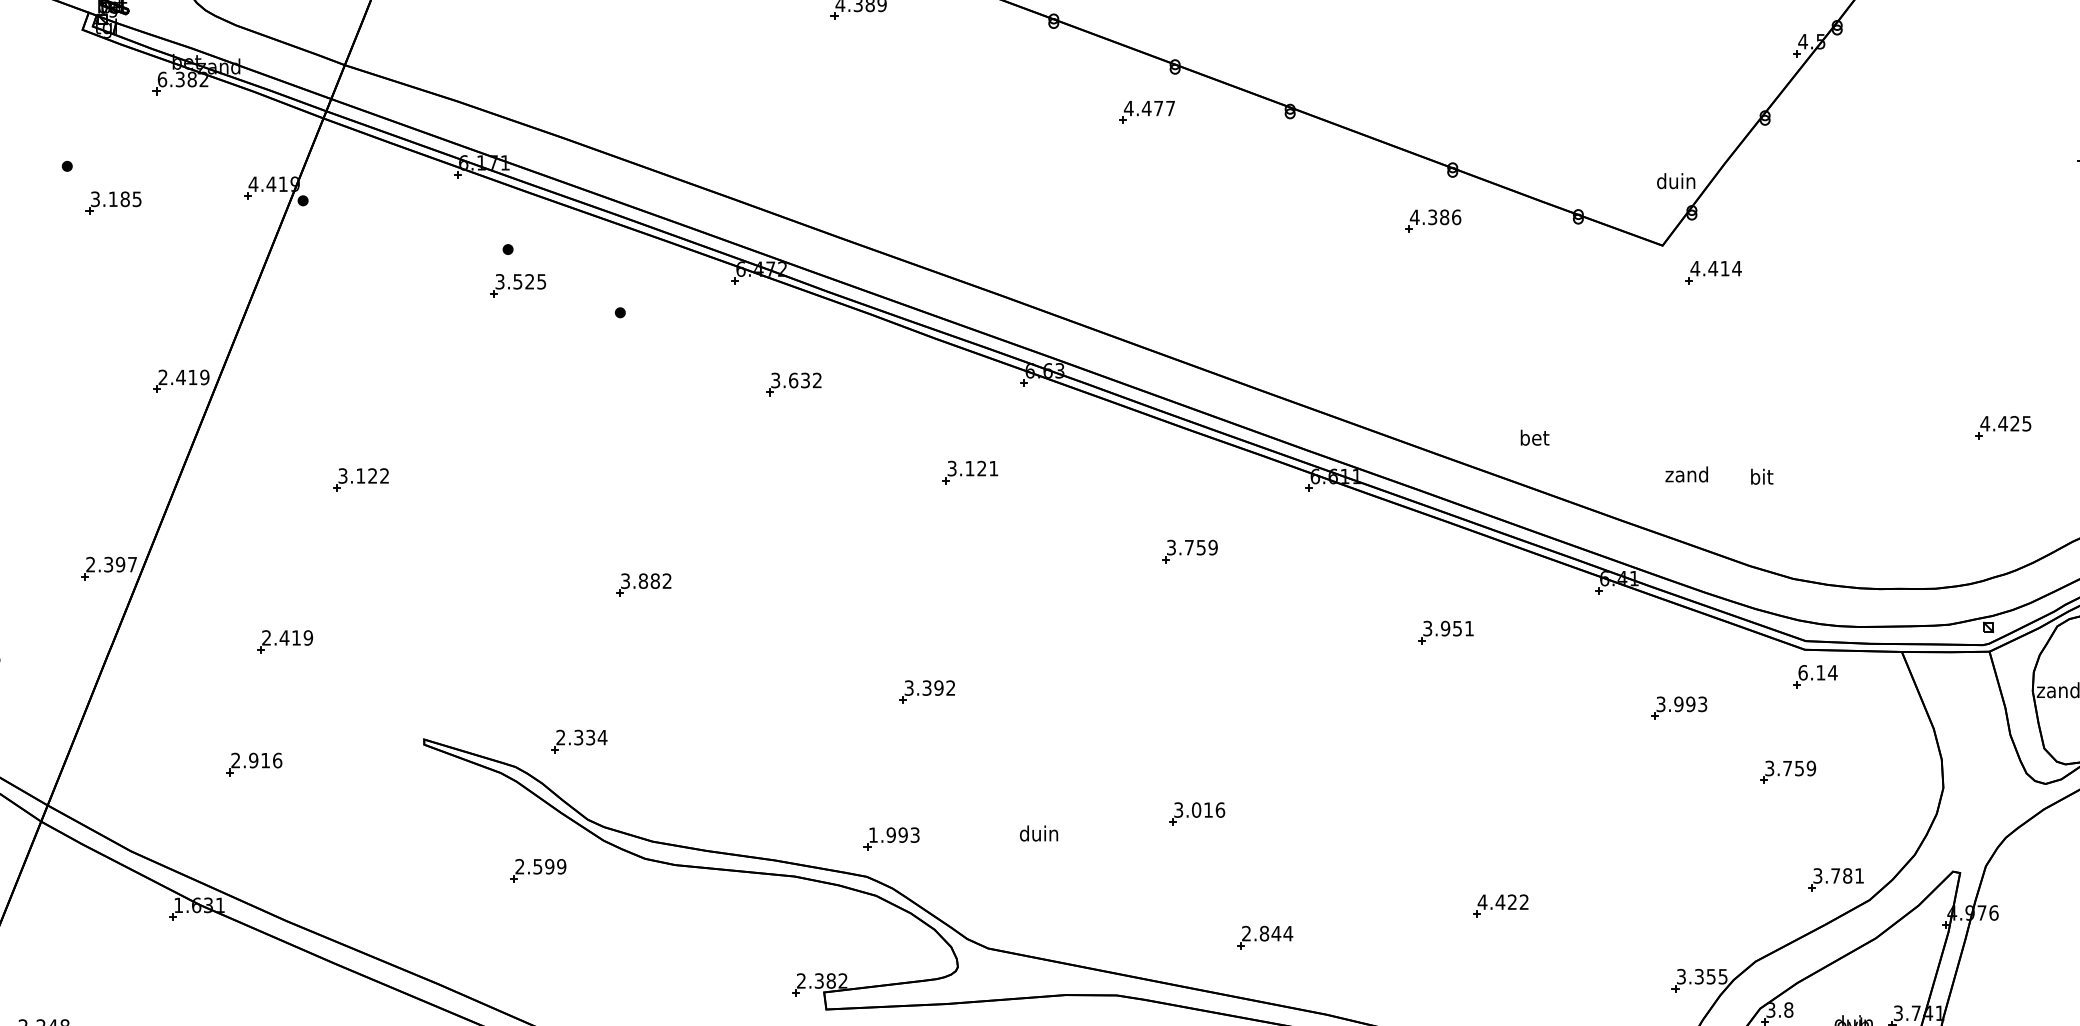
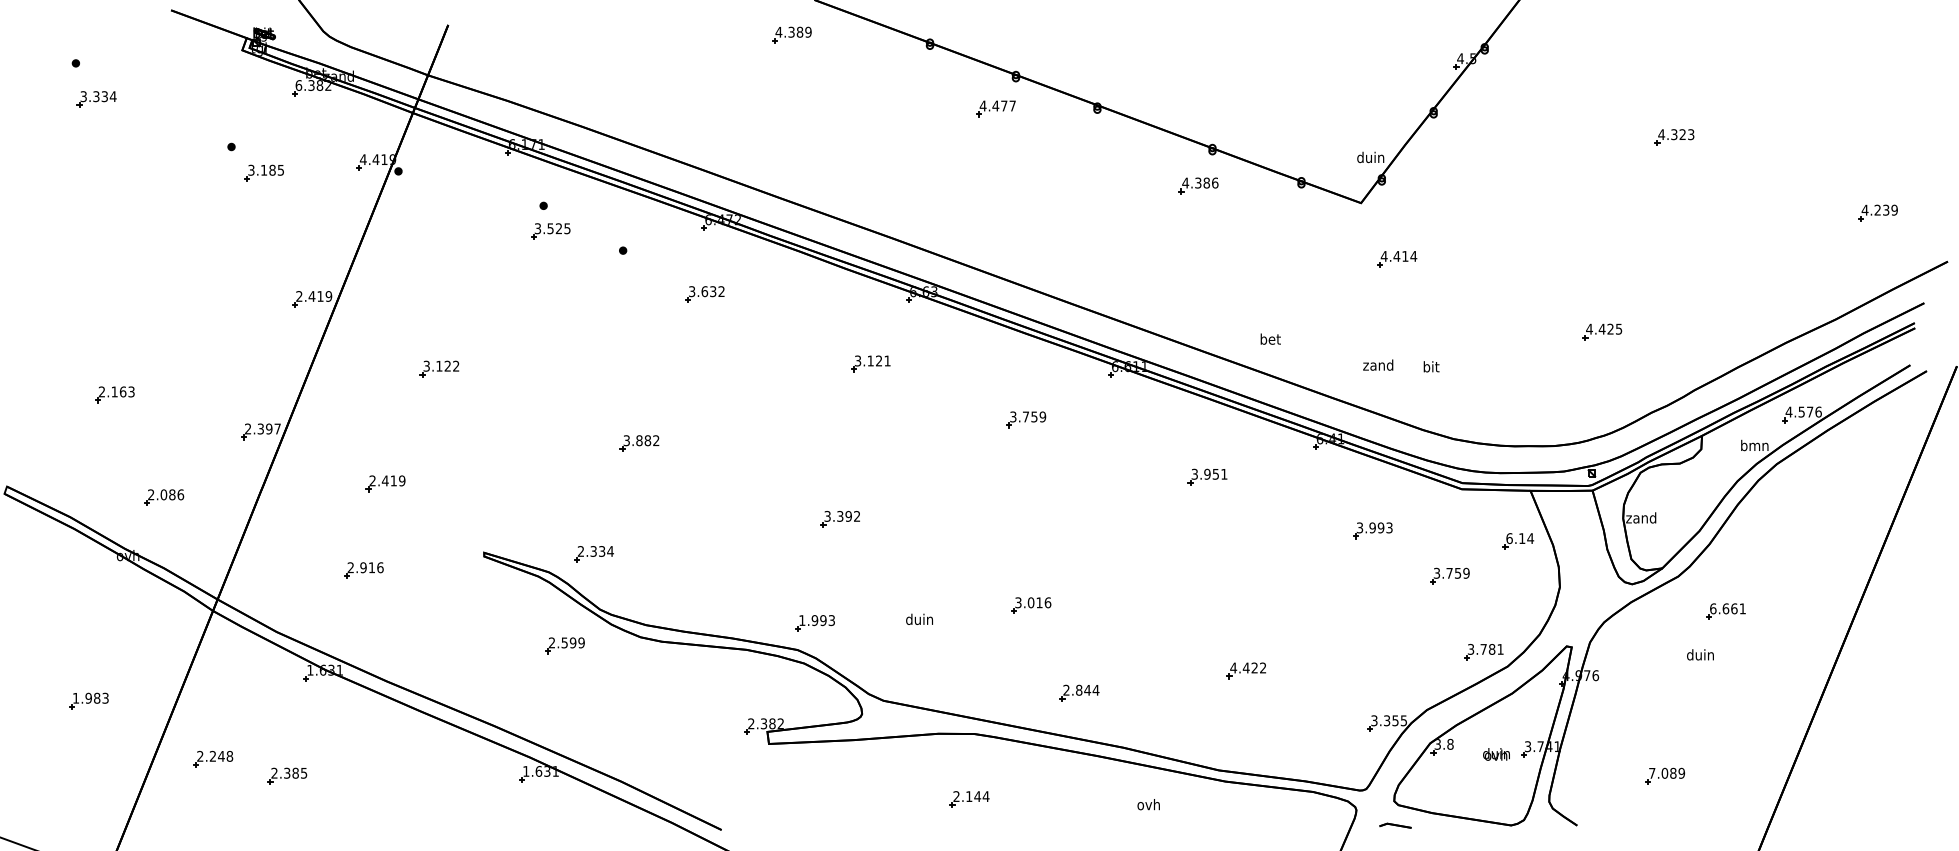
part: (1714, 272) -> (1397, 259), moved
part: (793, 384) -> (704, 294), moved
part: (1815, 676) -> (1518, 541), moved

